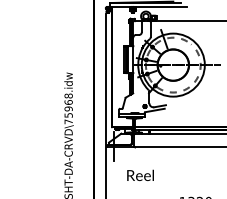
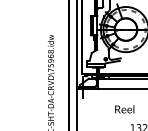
text: (140, 174) -> (124, 108), moved

